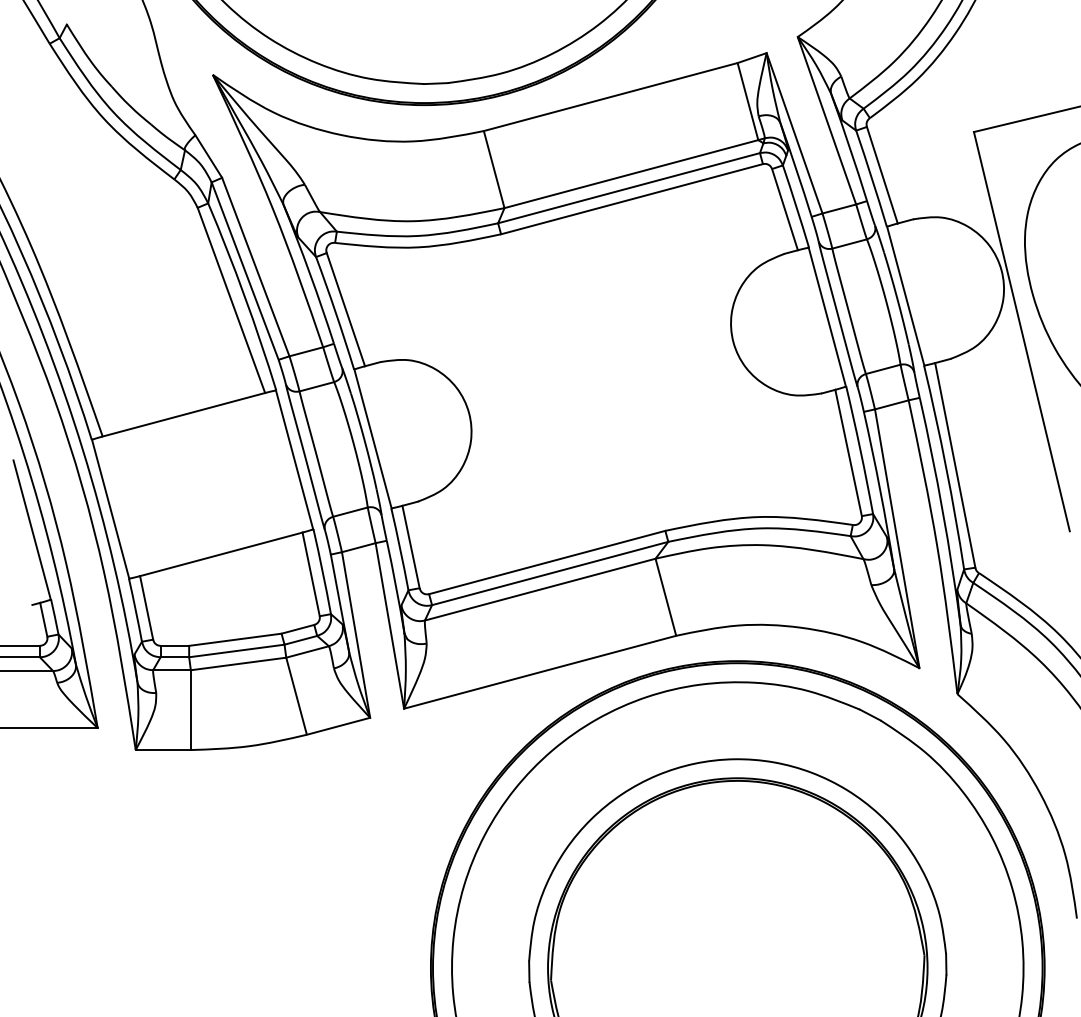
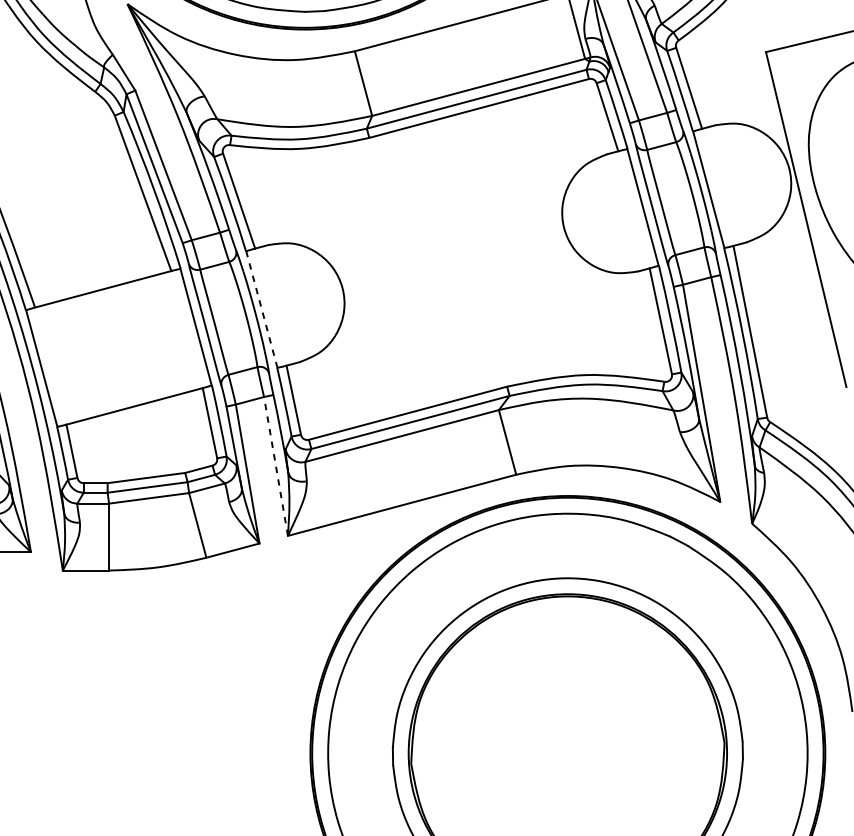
line: (372, 438) -> (261, 309), solid -> dashed
line: (389, 625) -> (275, 466), solid -> dashed

